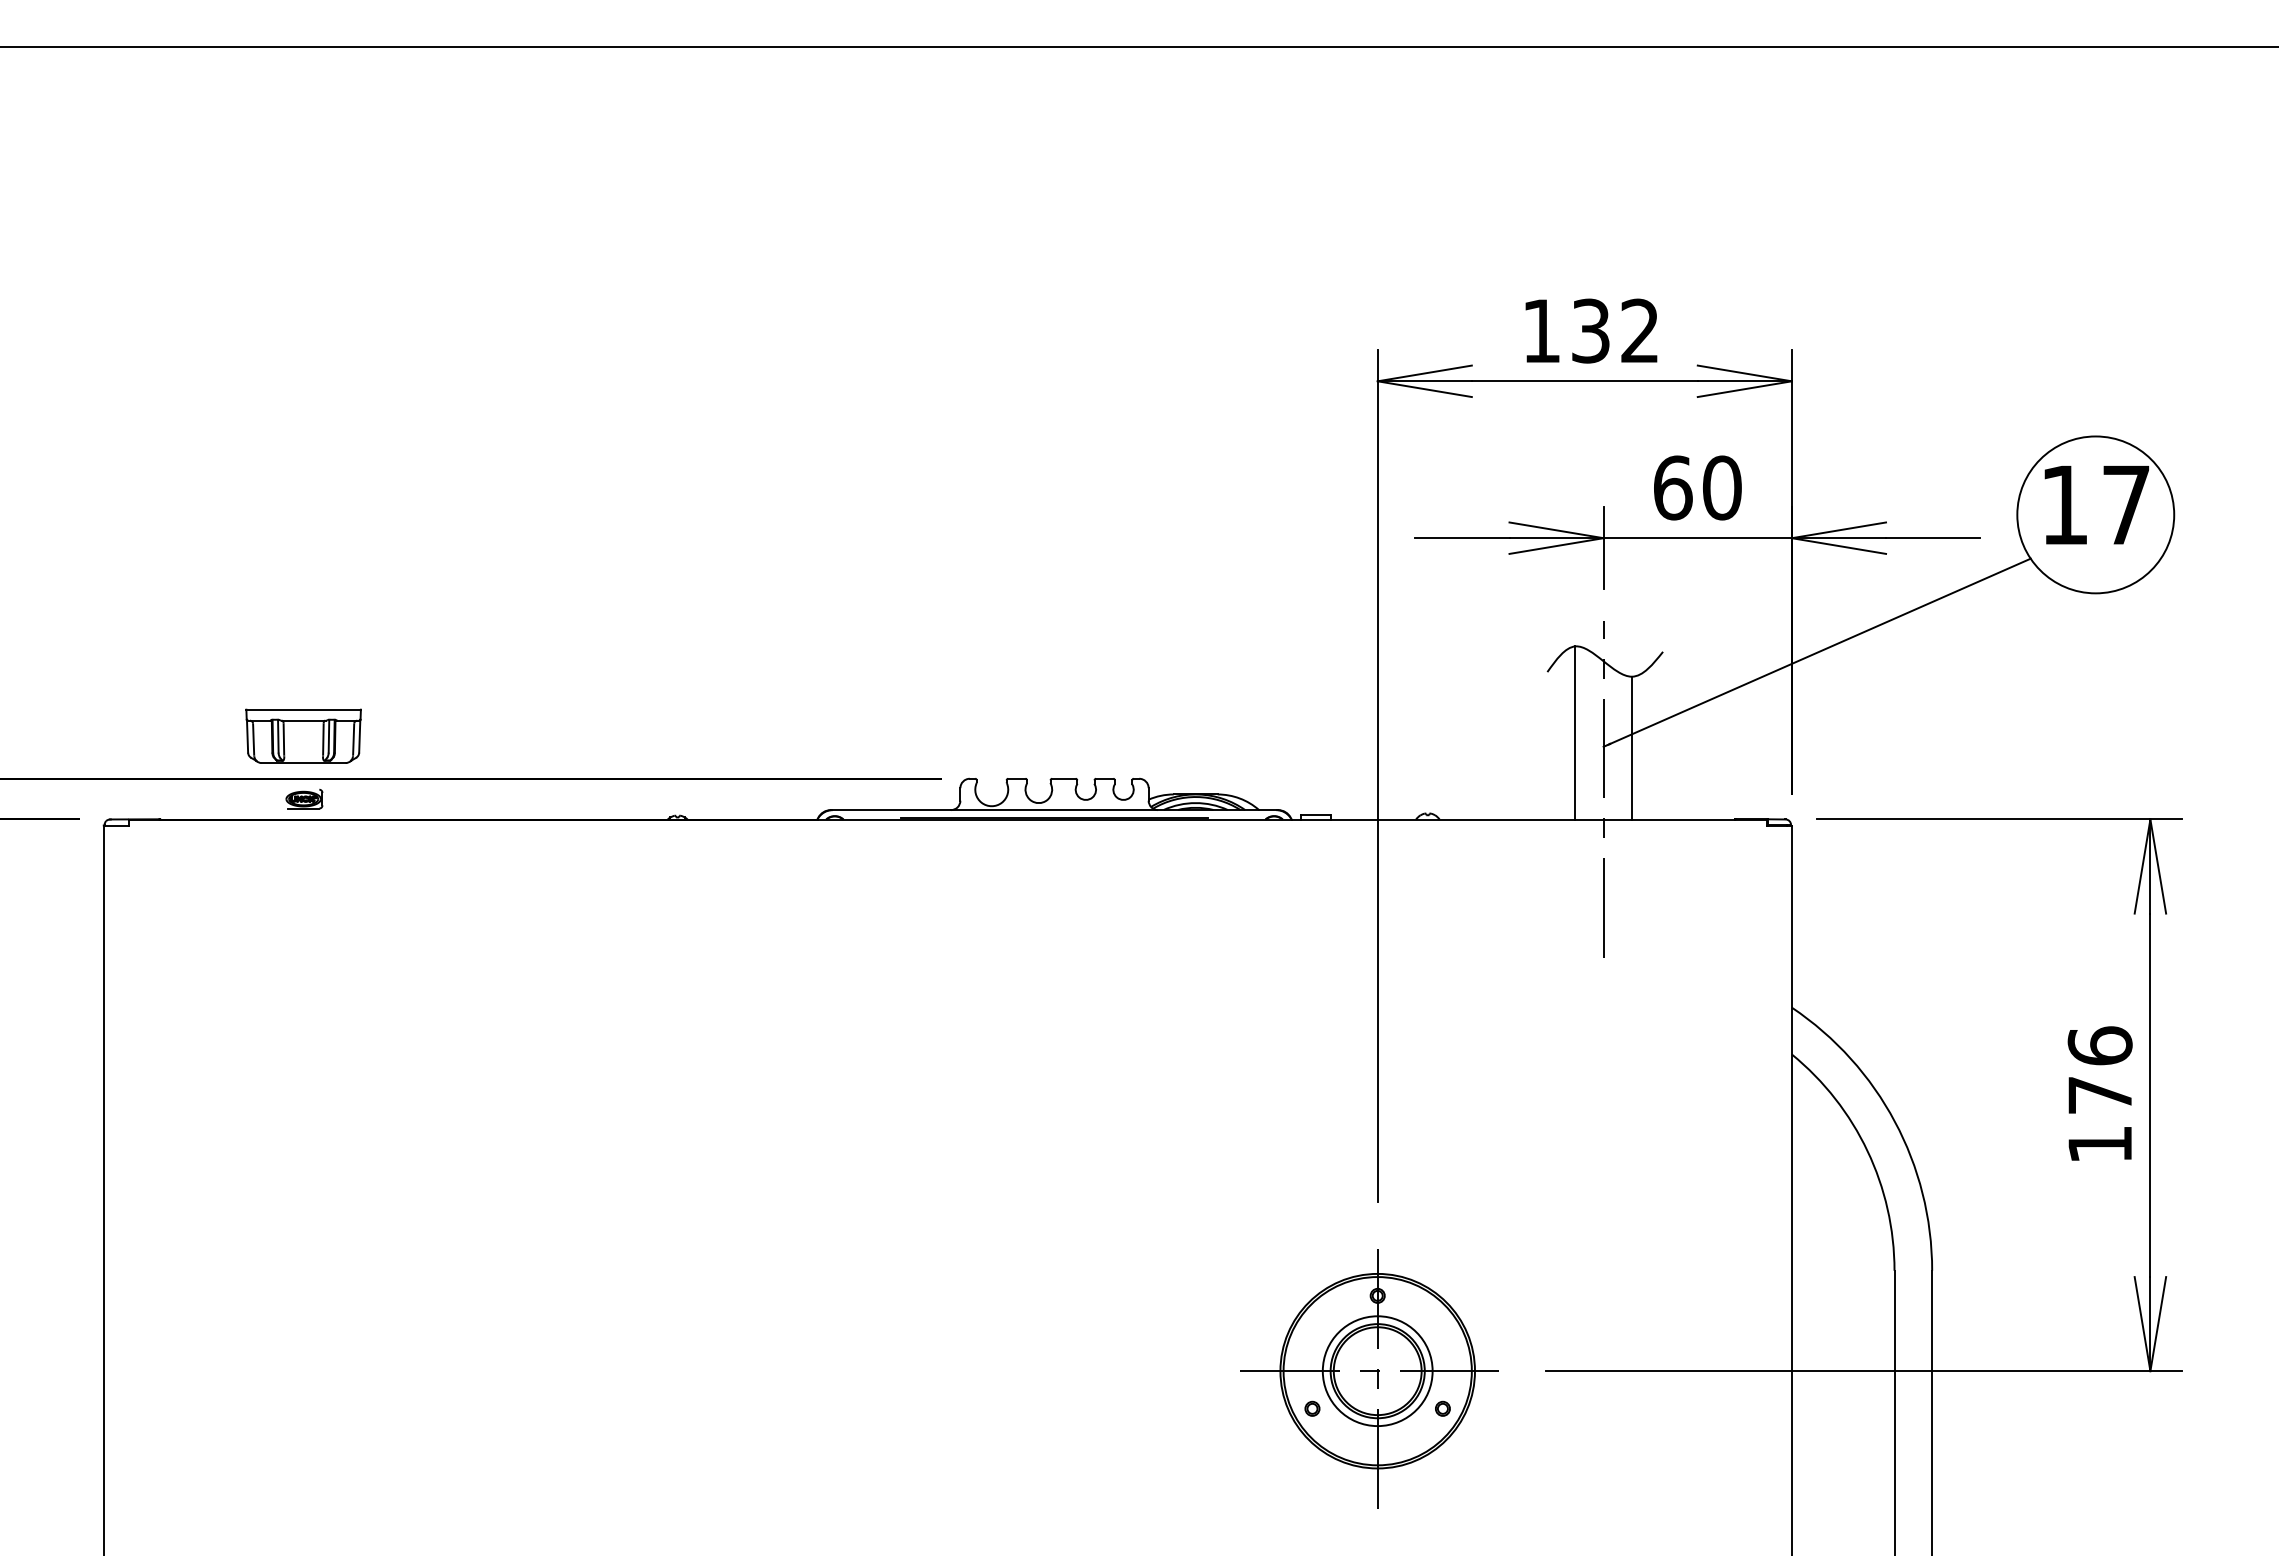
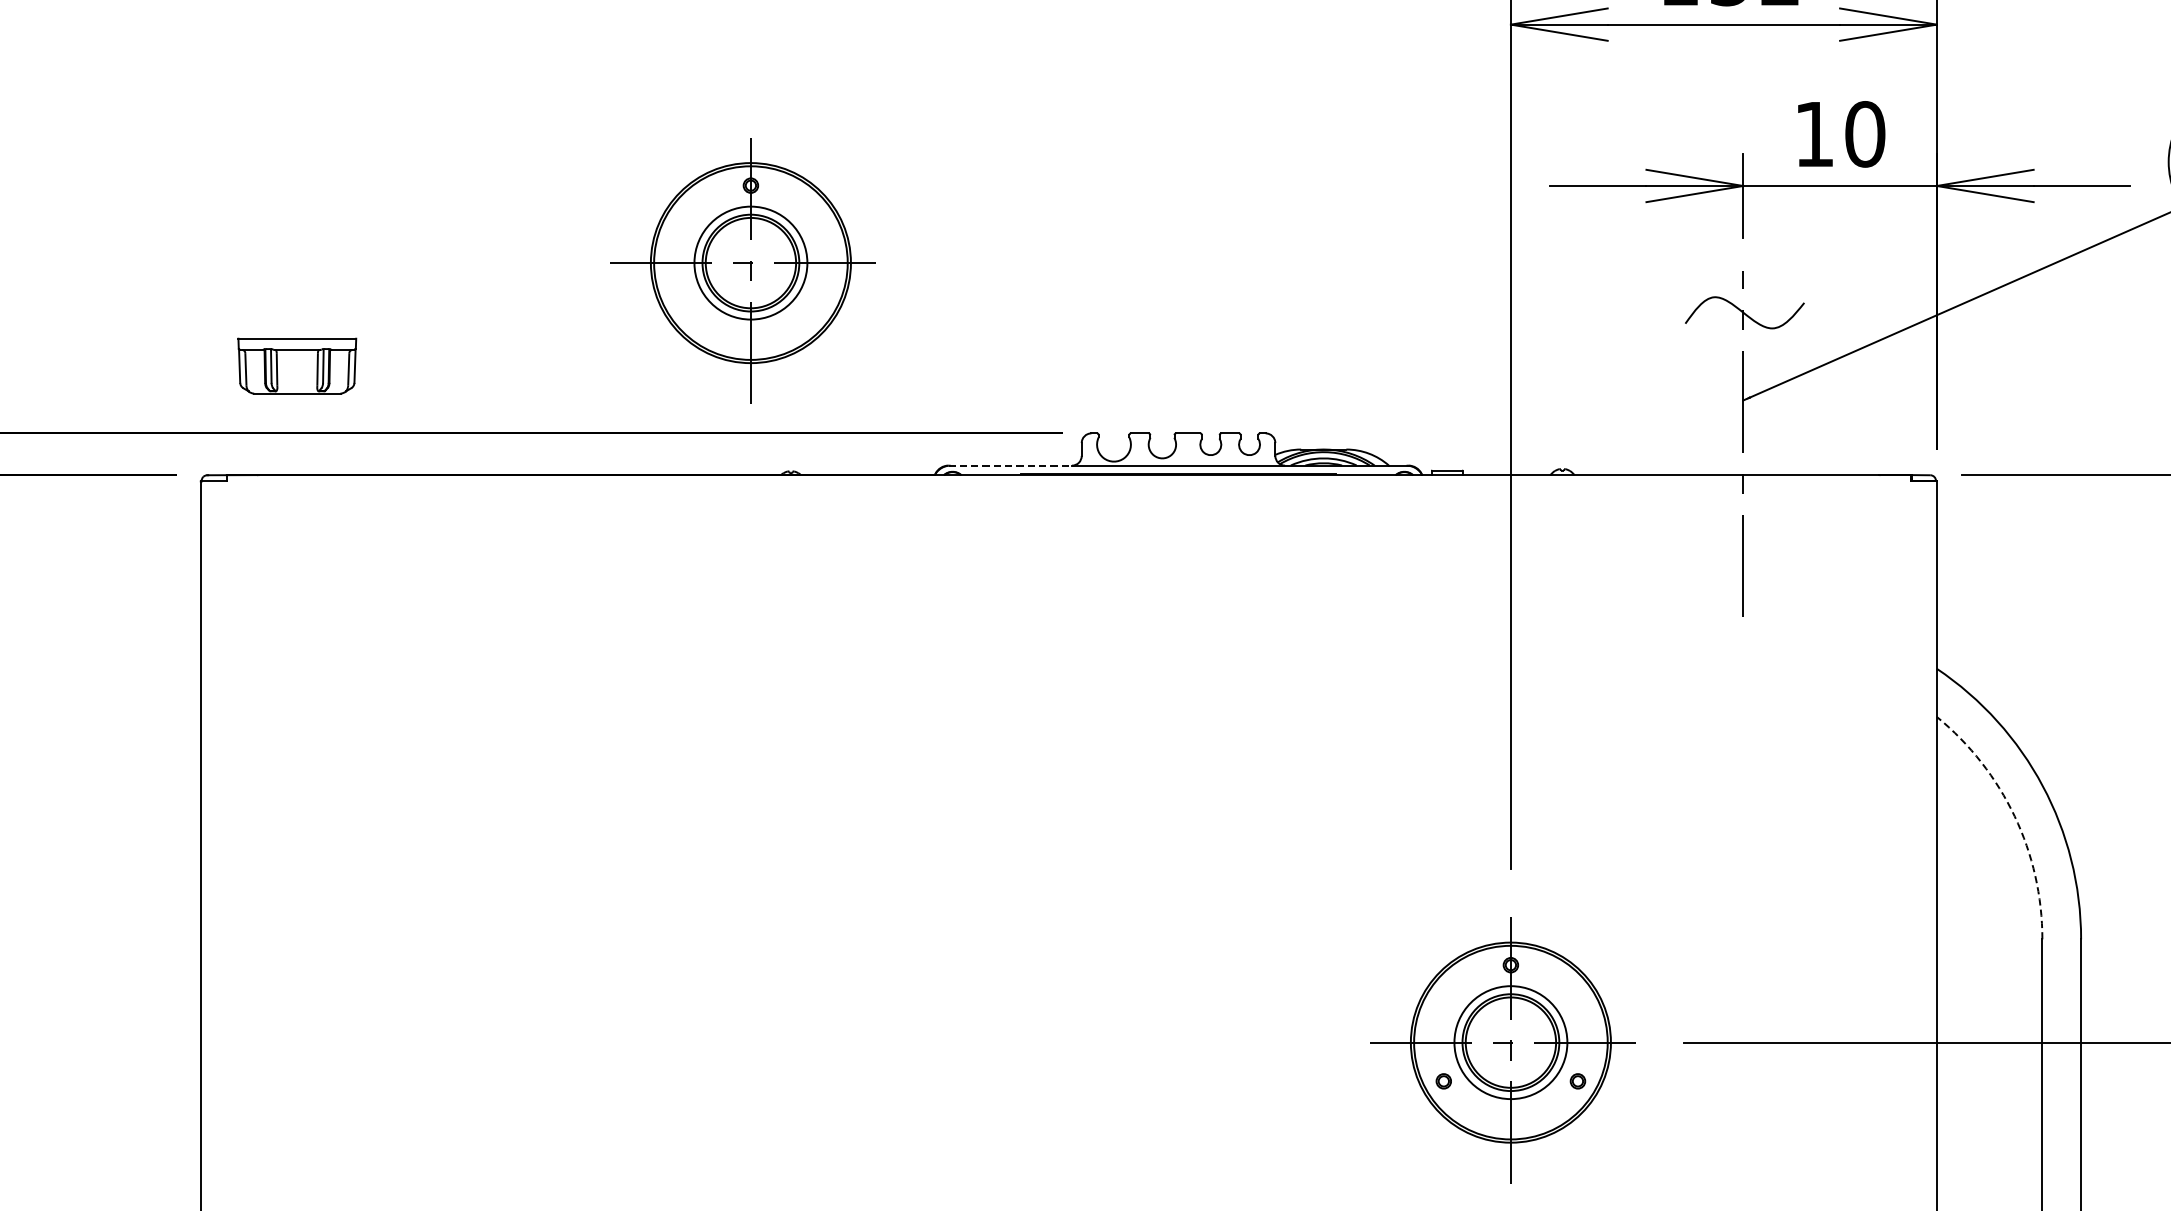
text: (1673, 487) -> (1815, 133), 60 -> 10
part: (630, 620) -> (742, 270), added
line: (1575, 732) -> (1714, 385), removed
part: (303, 735) -> (297, 365), moved
line: (1631, 747) -> (1771, 401), removed
part: (304, 798) -> (407, 453), removed
line: (891, 810) -> (1010, 466), solid -> dashed
arc: (1867, 1151) -> (2014, 816), solid -> dashed

